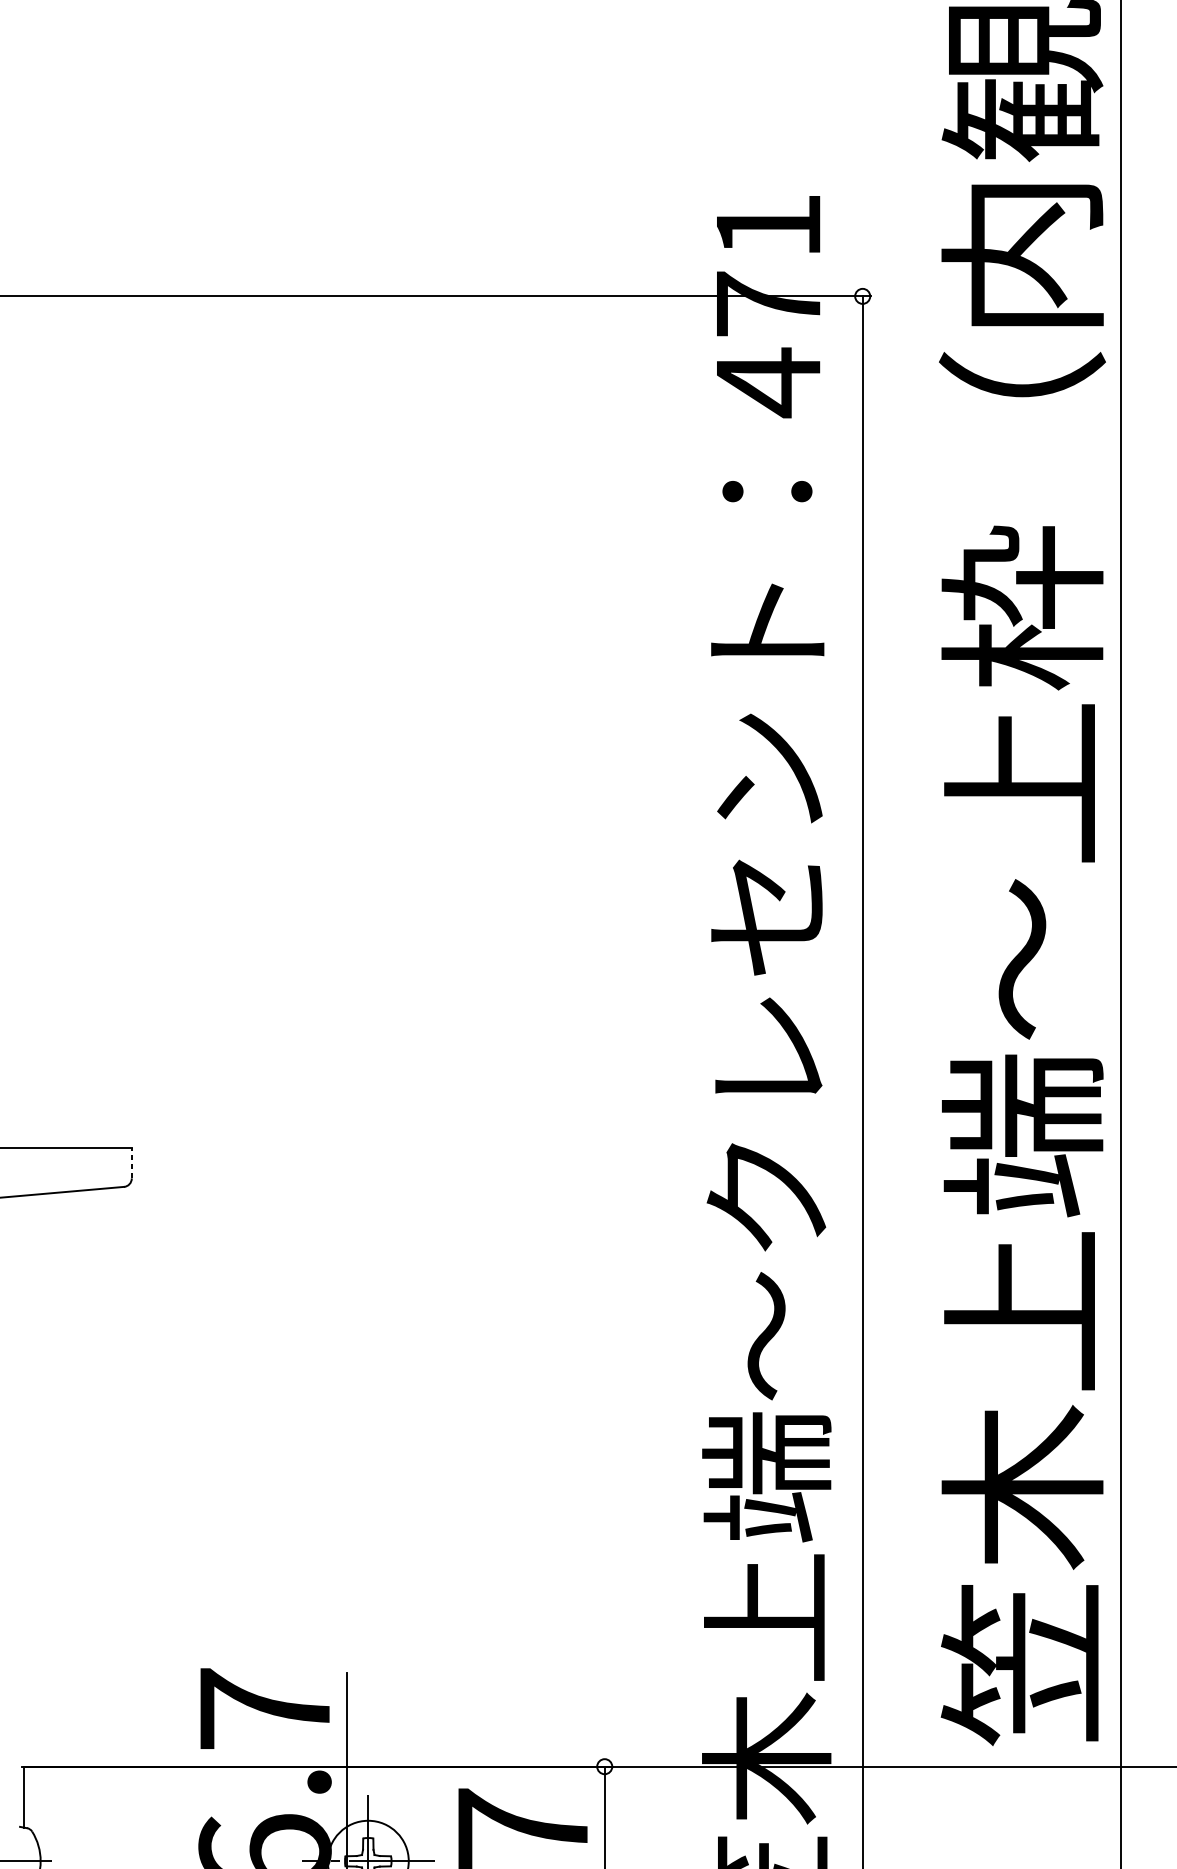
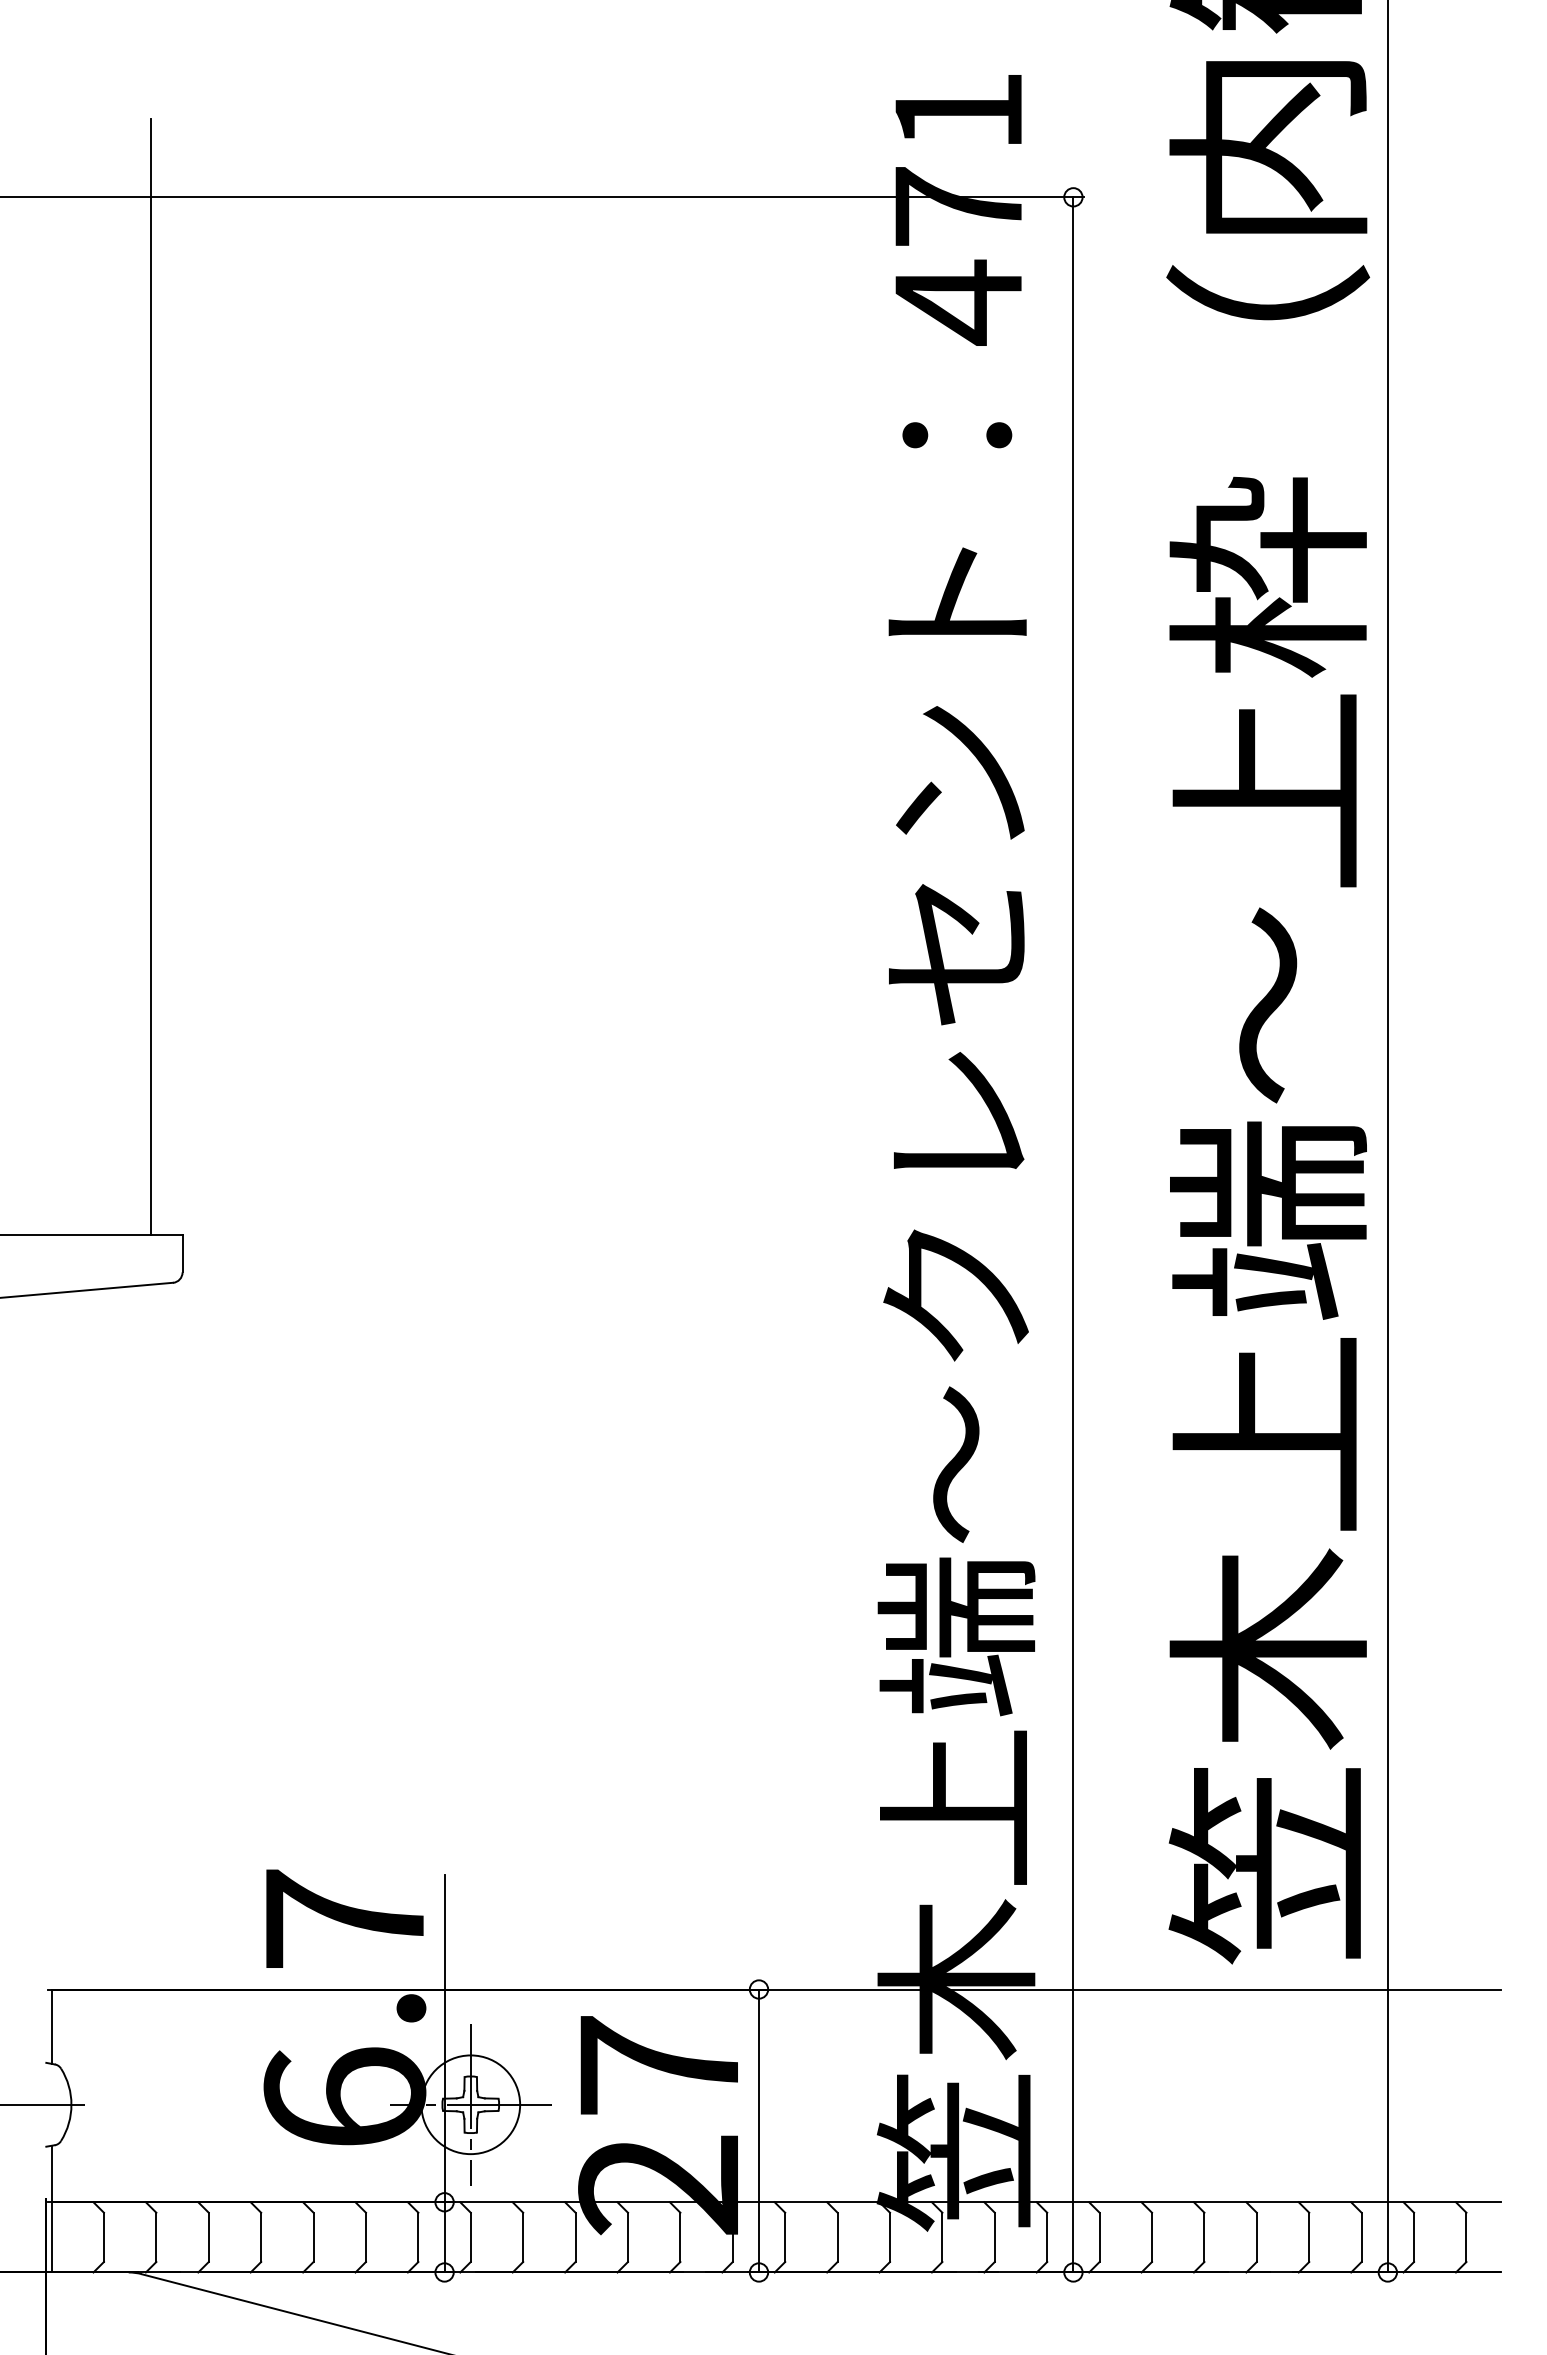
line: (106, 689) -> (151, 676), added
line: (131, 1162) -> (182, 1253), dashed -> solid

